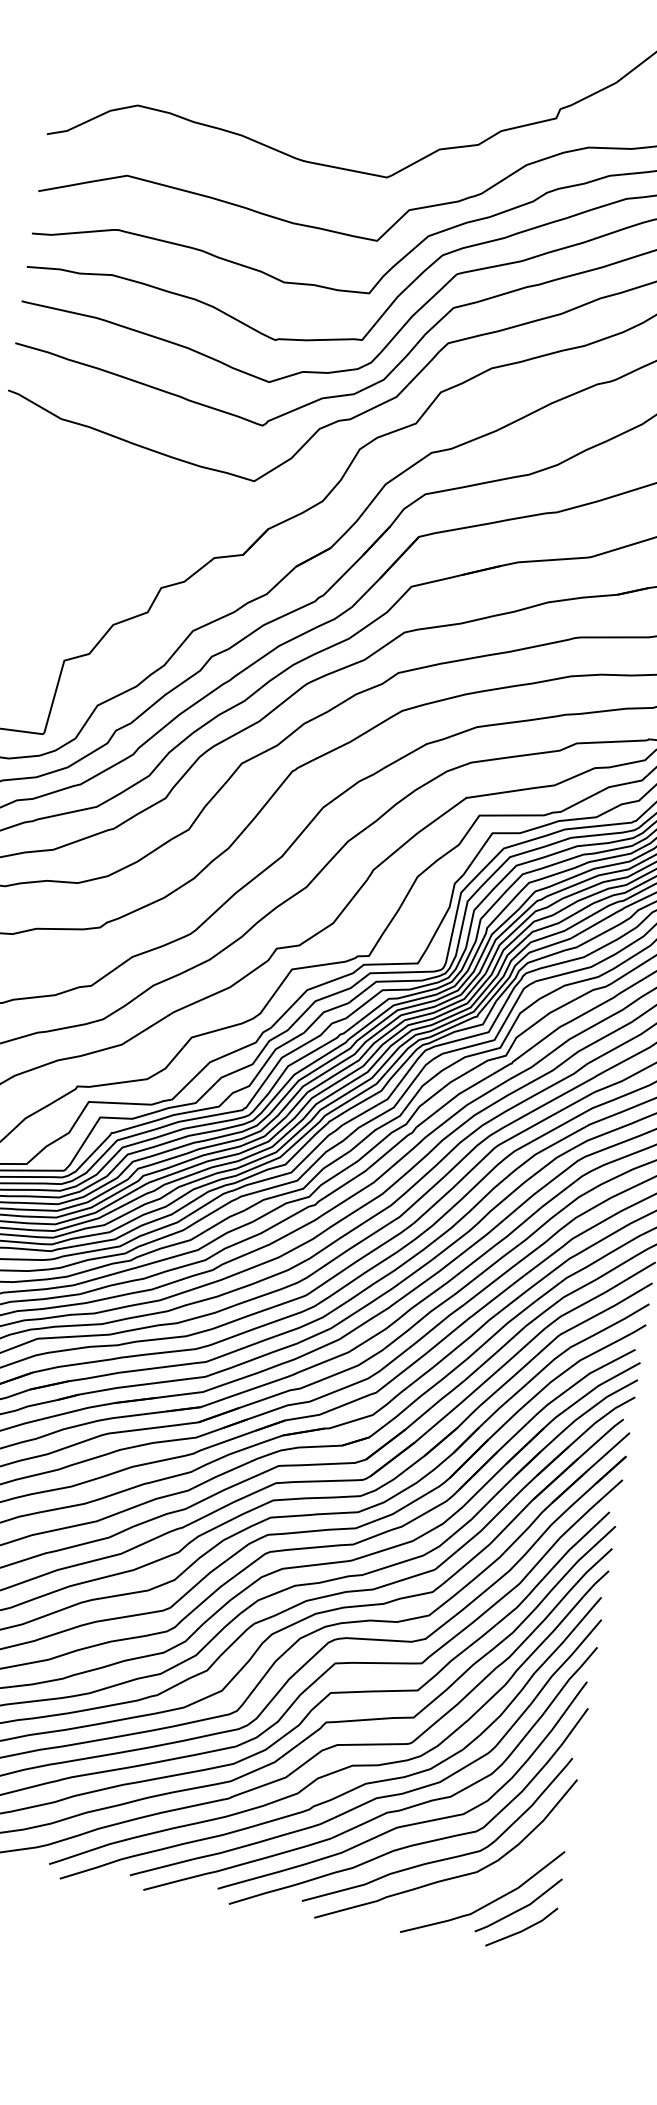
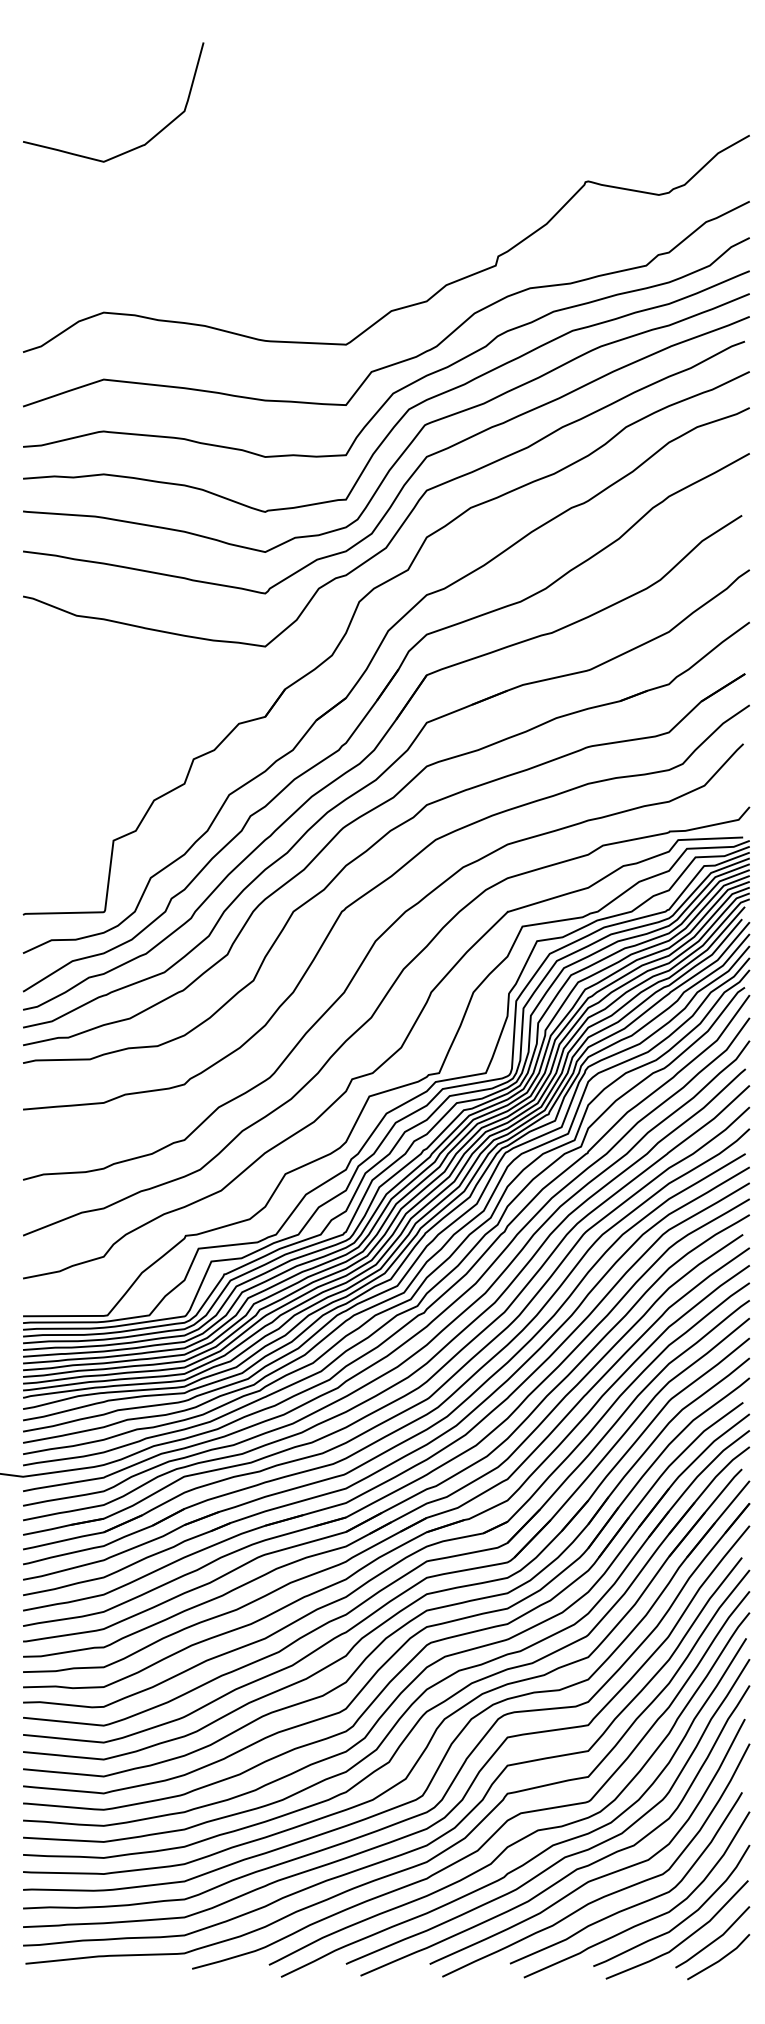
curve: (490, 1882) -> (683, 1919), added

